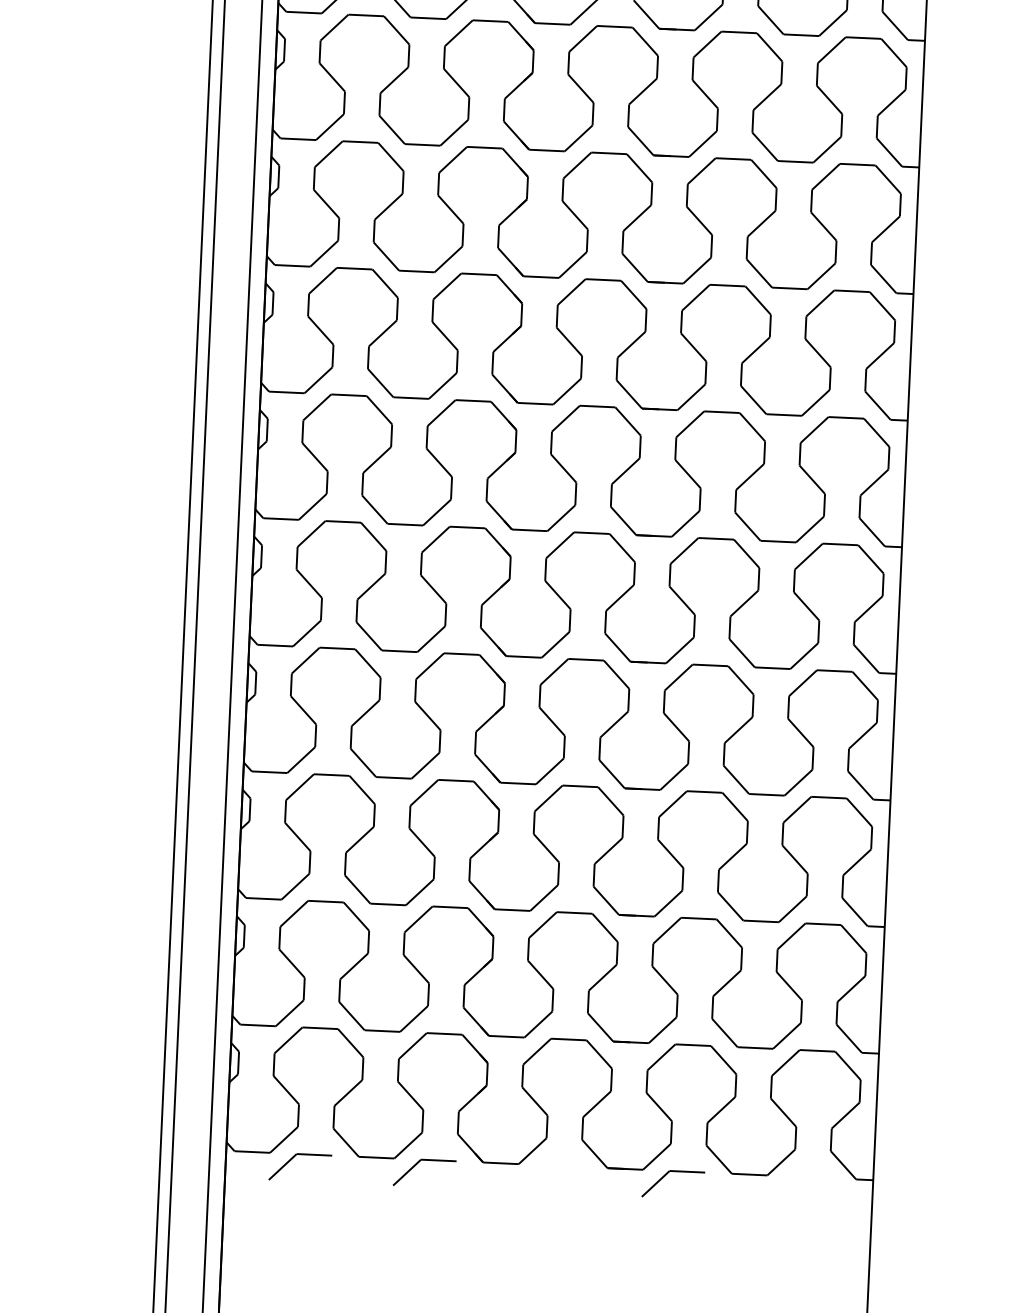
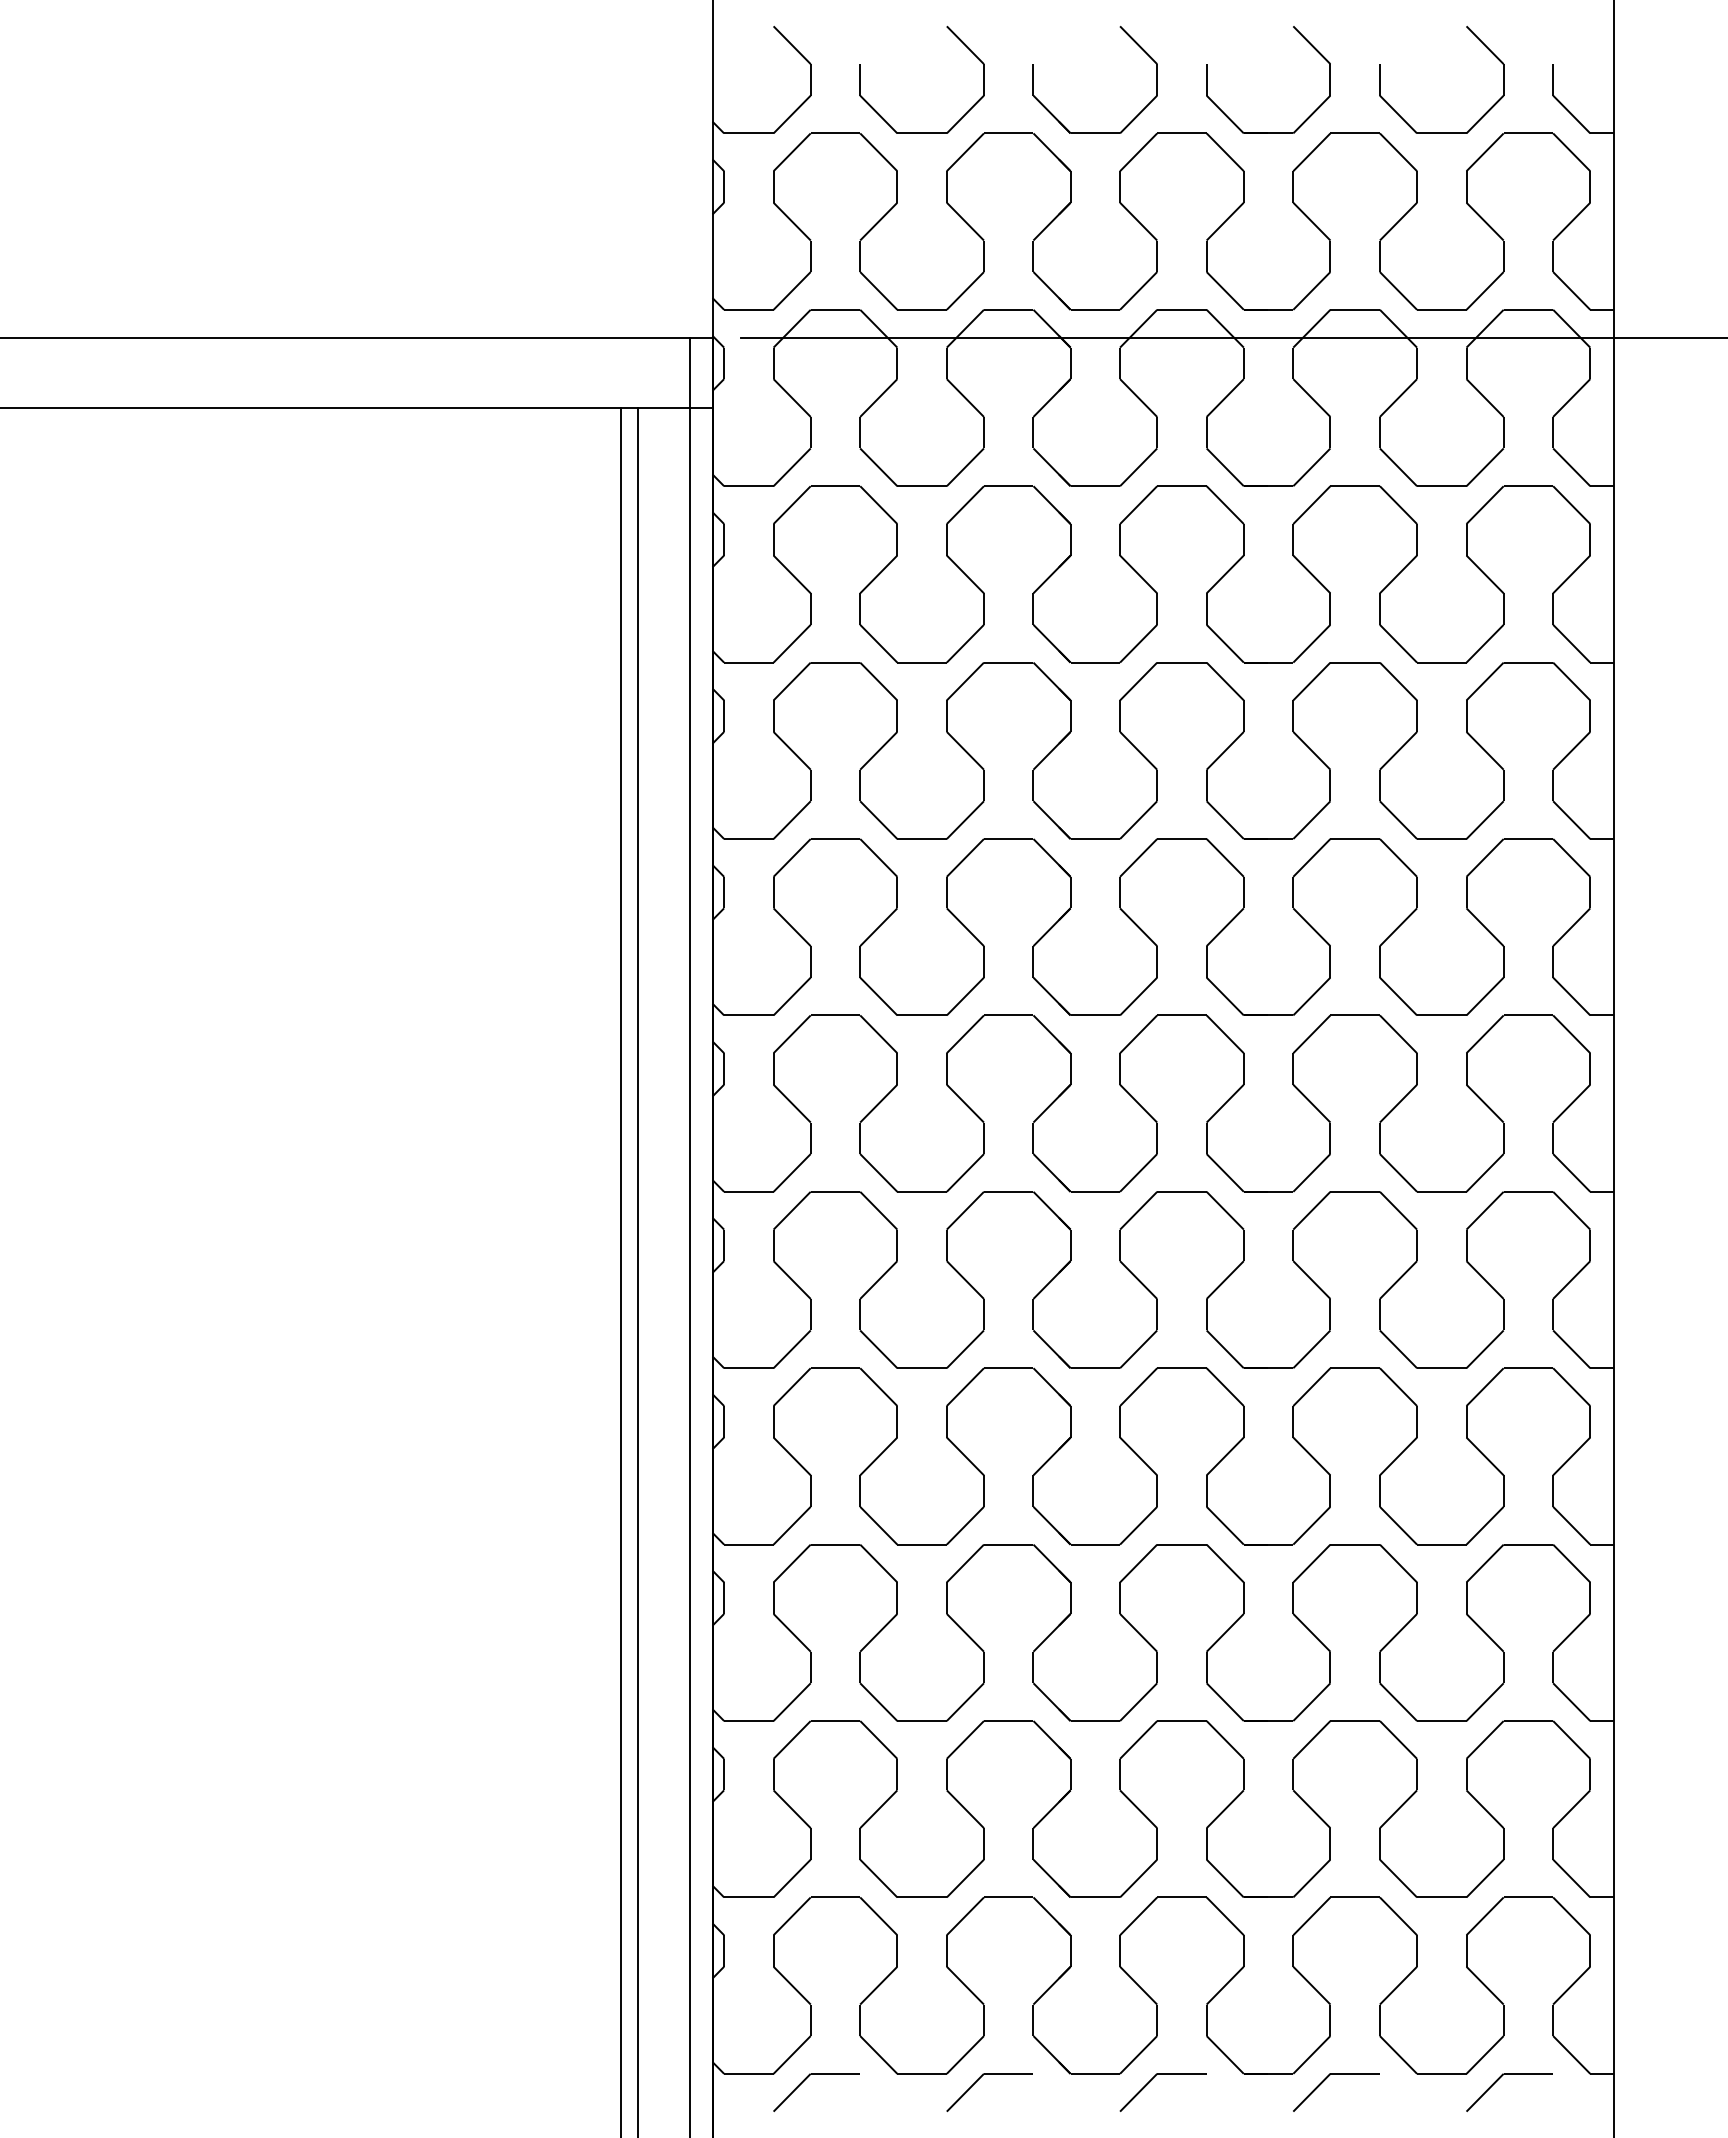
part: (541, 1170) -> (1151, 2081), added
part: (790, 1181) -> (1498, 2080), added

